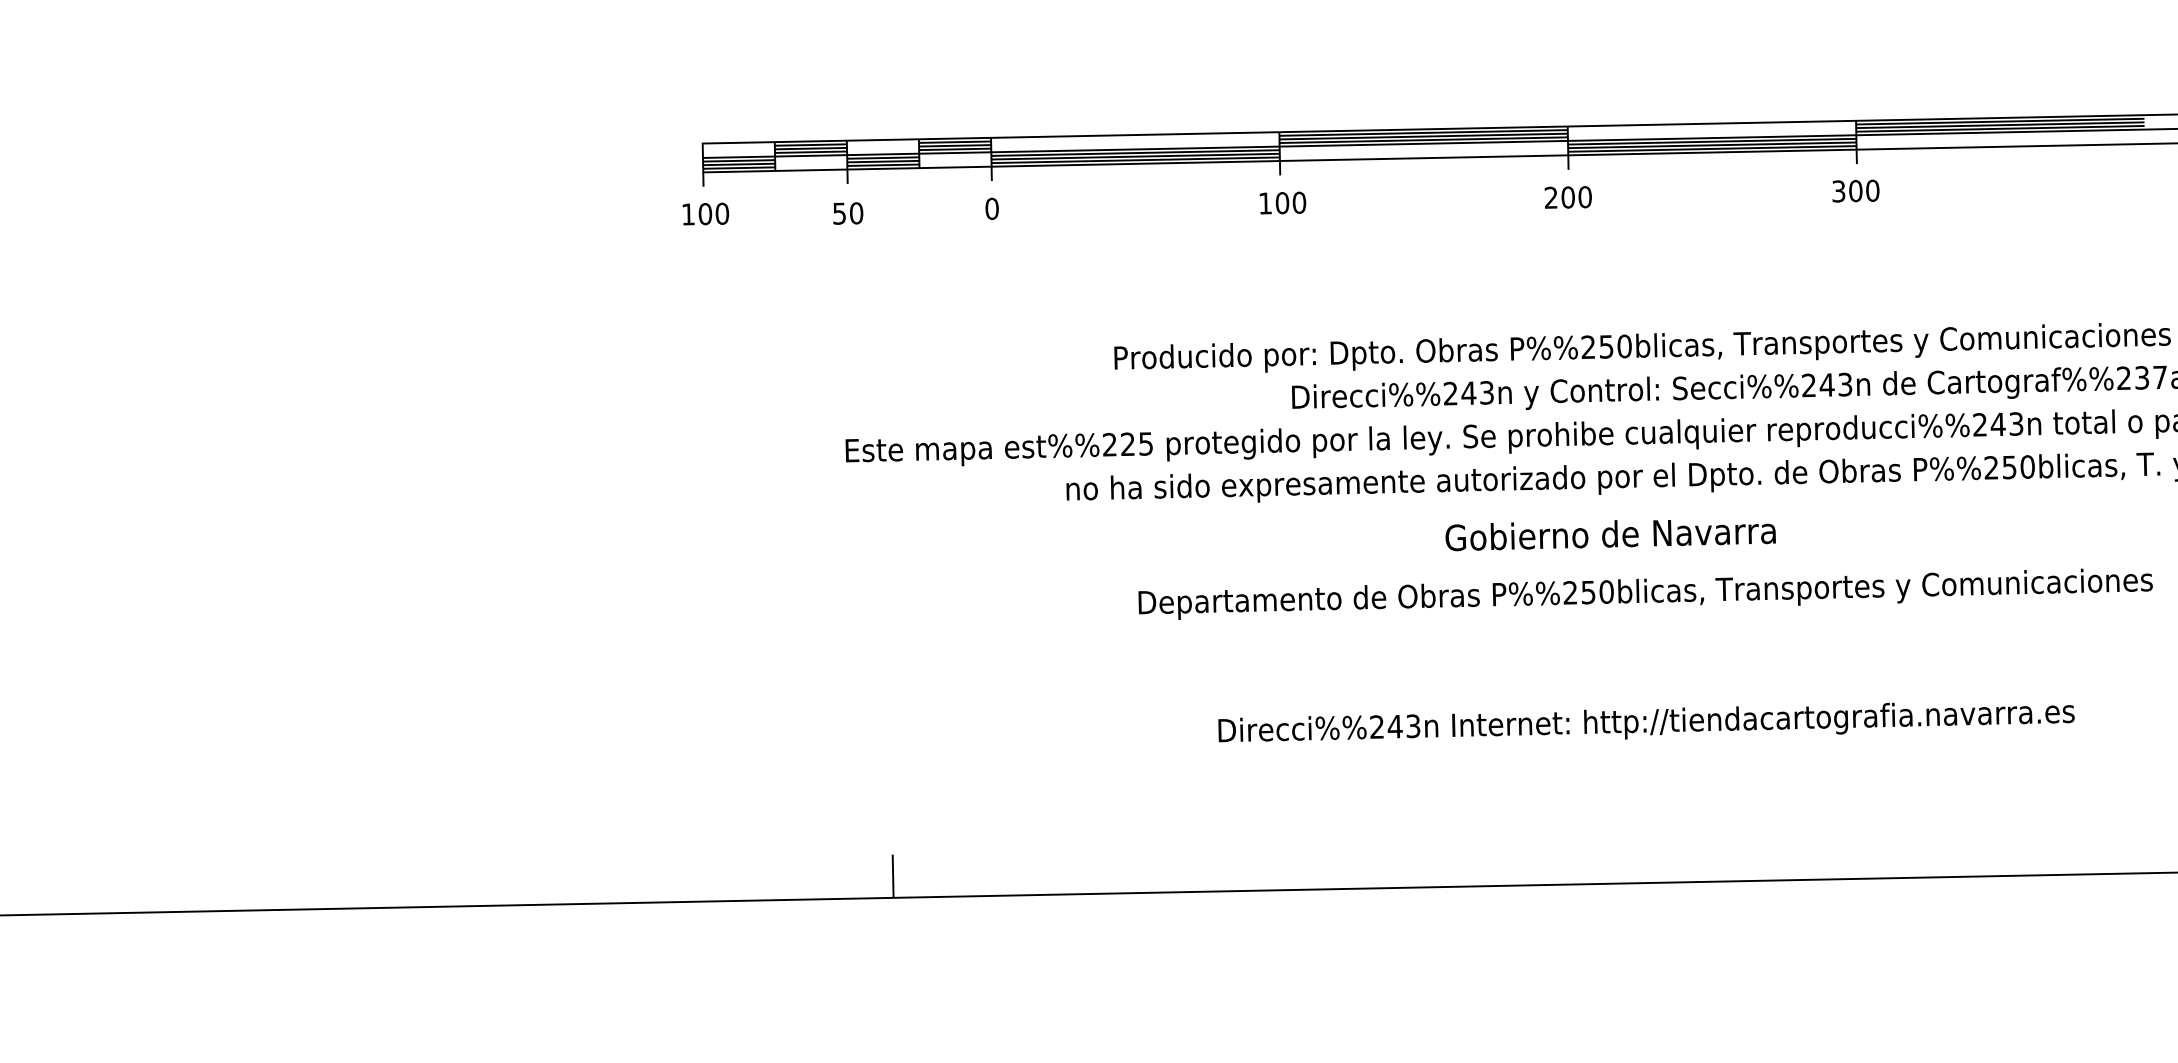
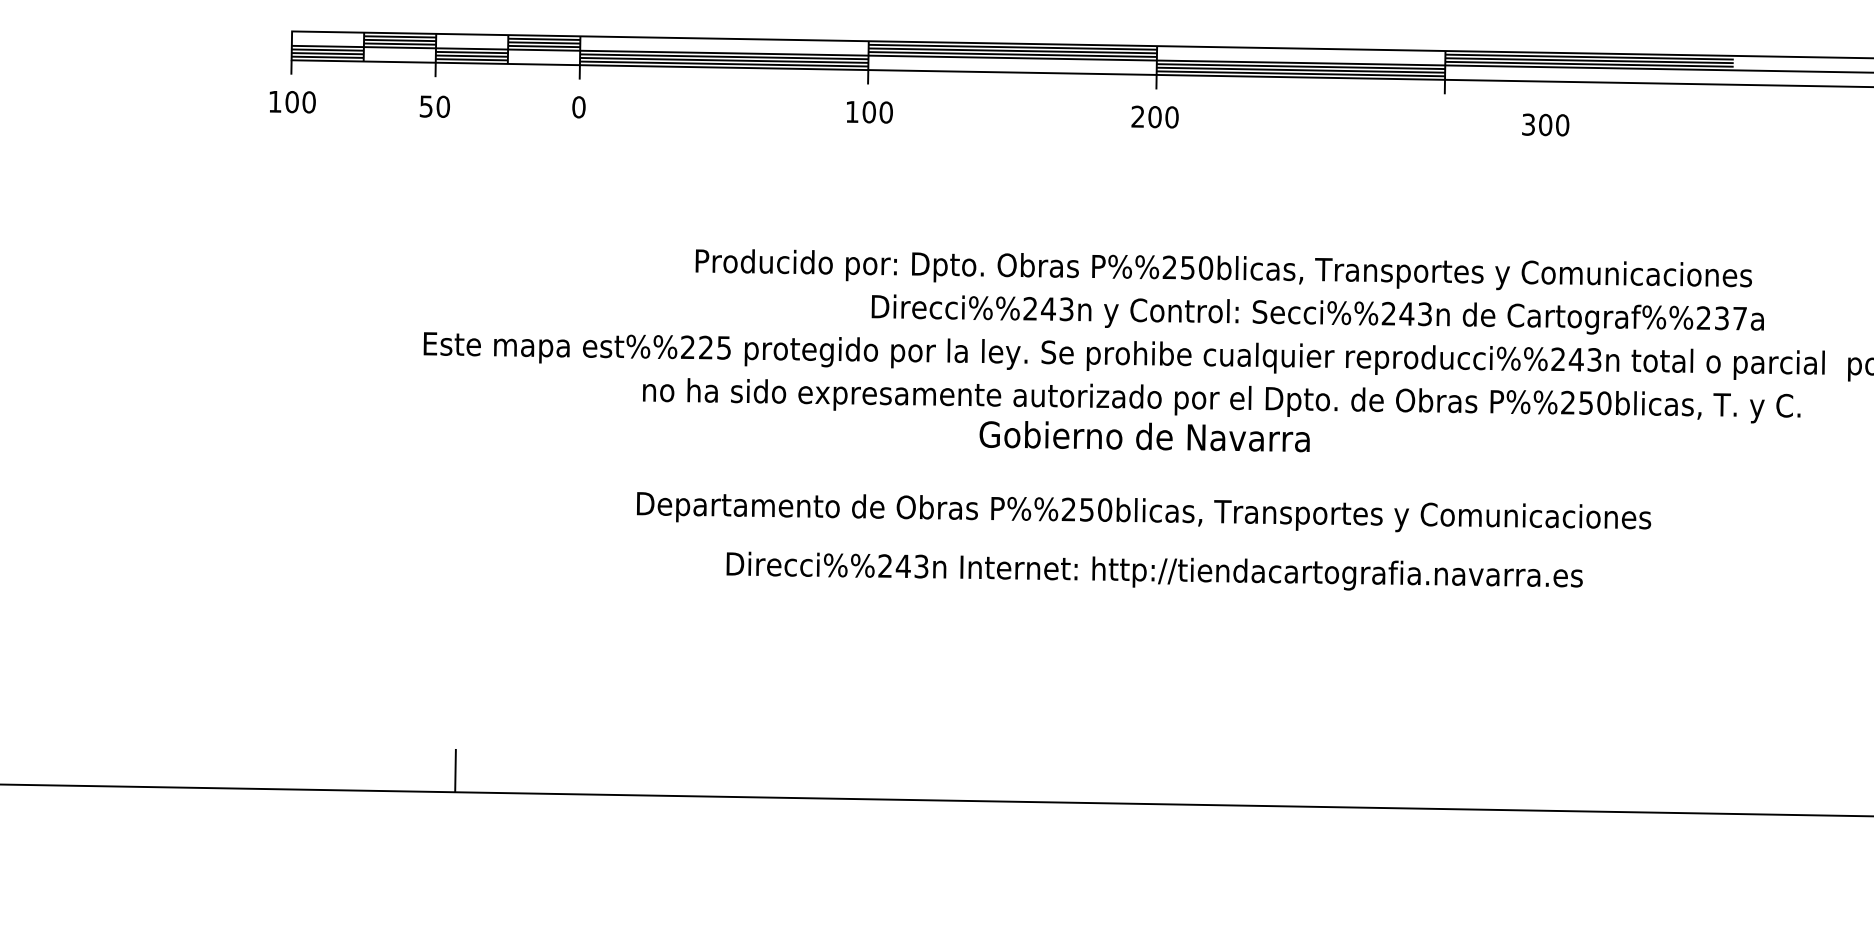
text: (1855, 190) -> (1545, 124), moved
text: (1610, 535) -> (1144, 437), moved
text: (1645, 593) -> (1143, 512), moved
text: (1646, 722) -> (1154, 571), moved

